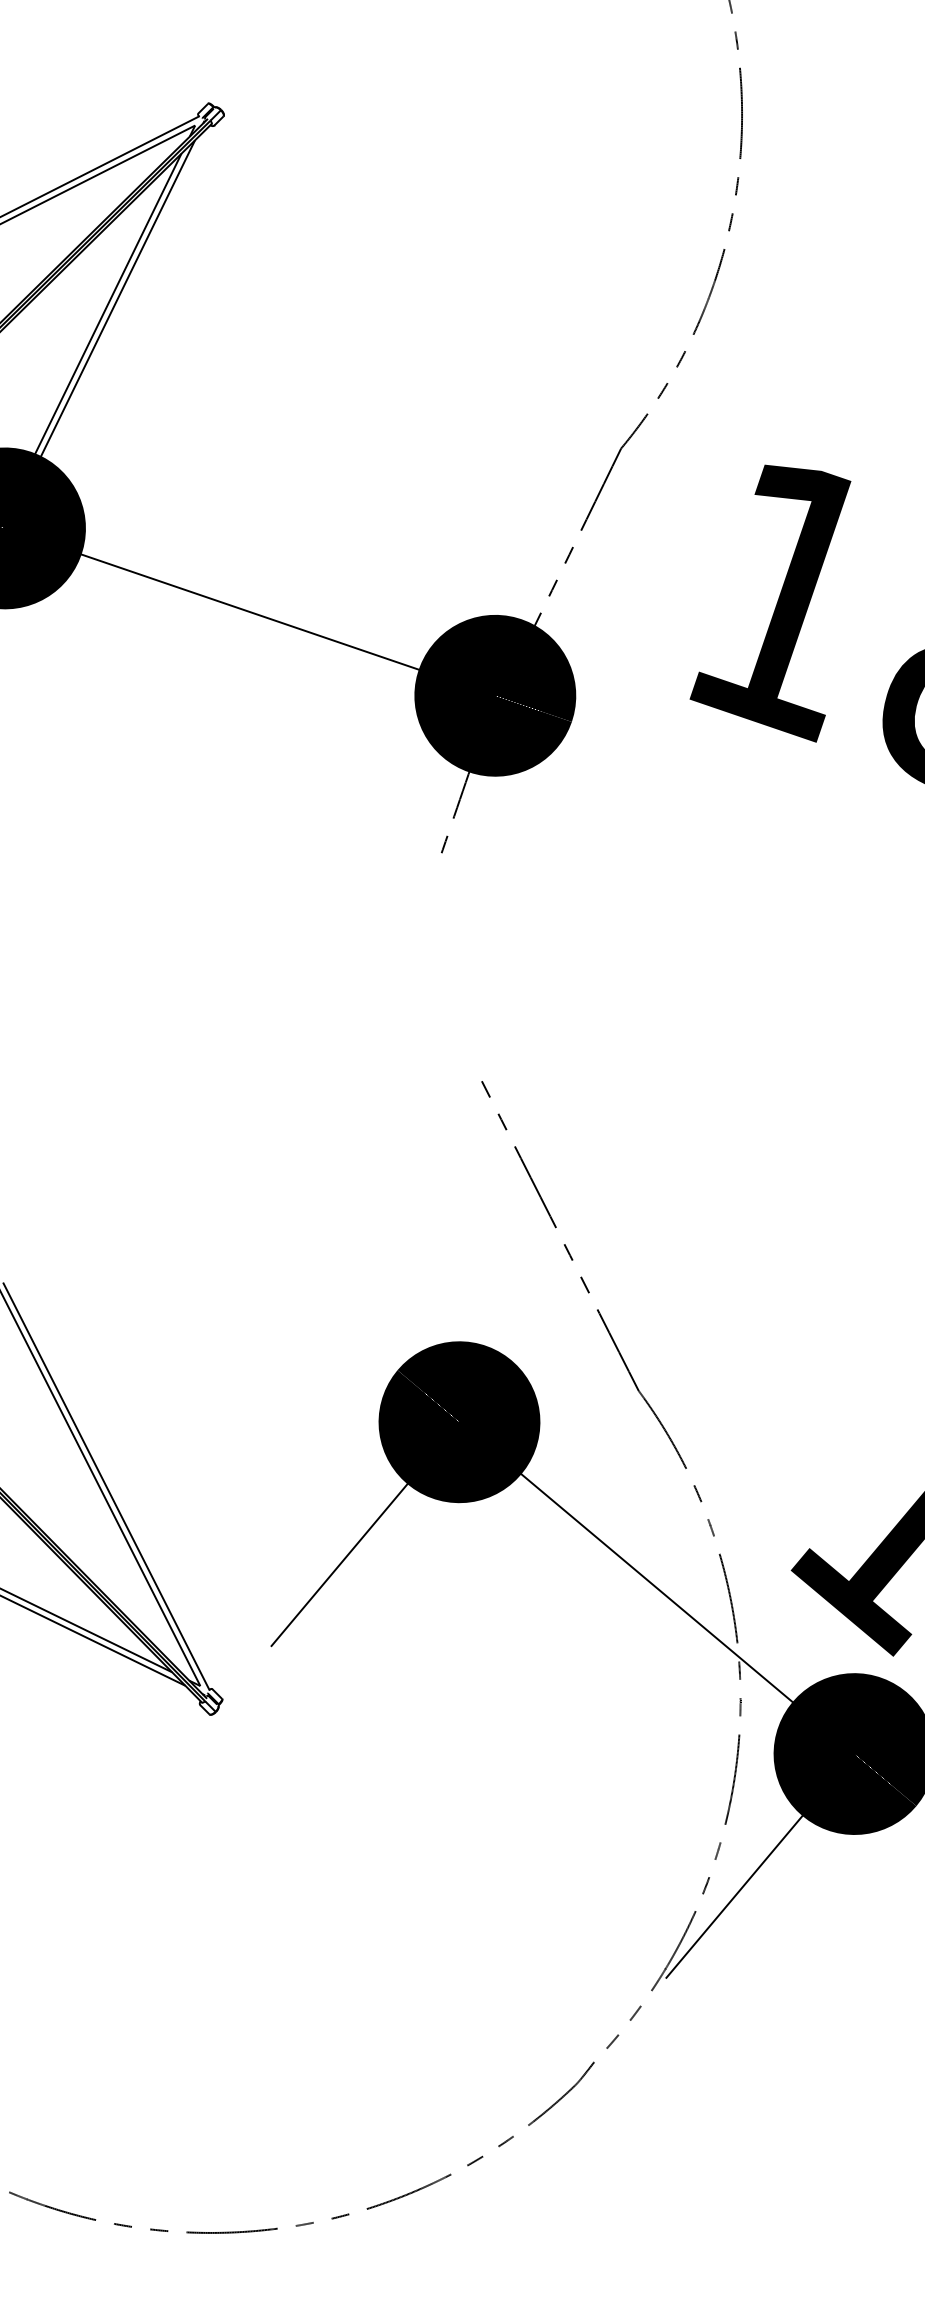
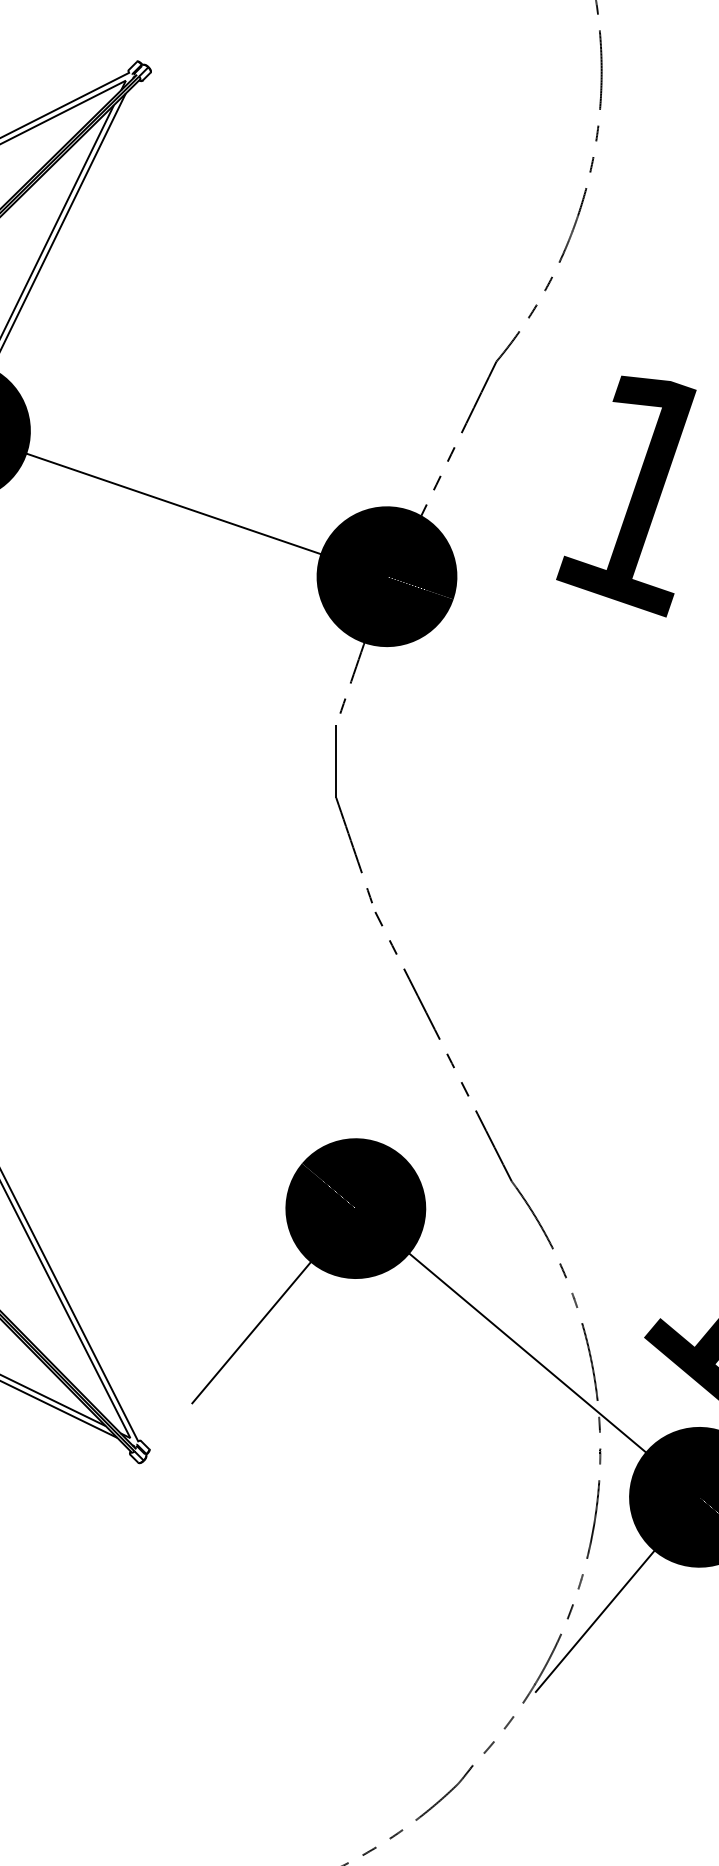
part: (446, 974) -> (344, 819), added

